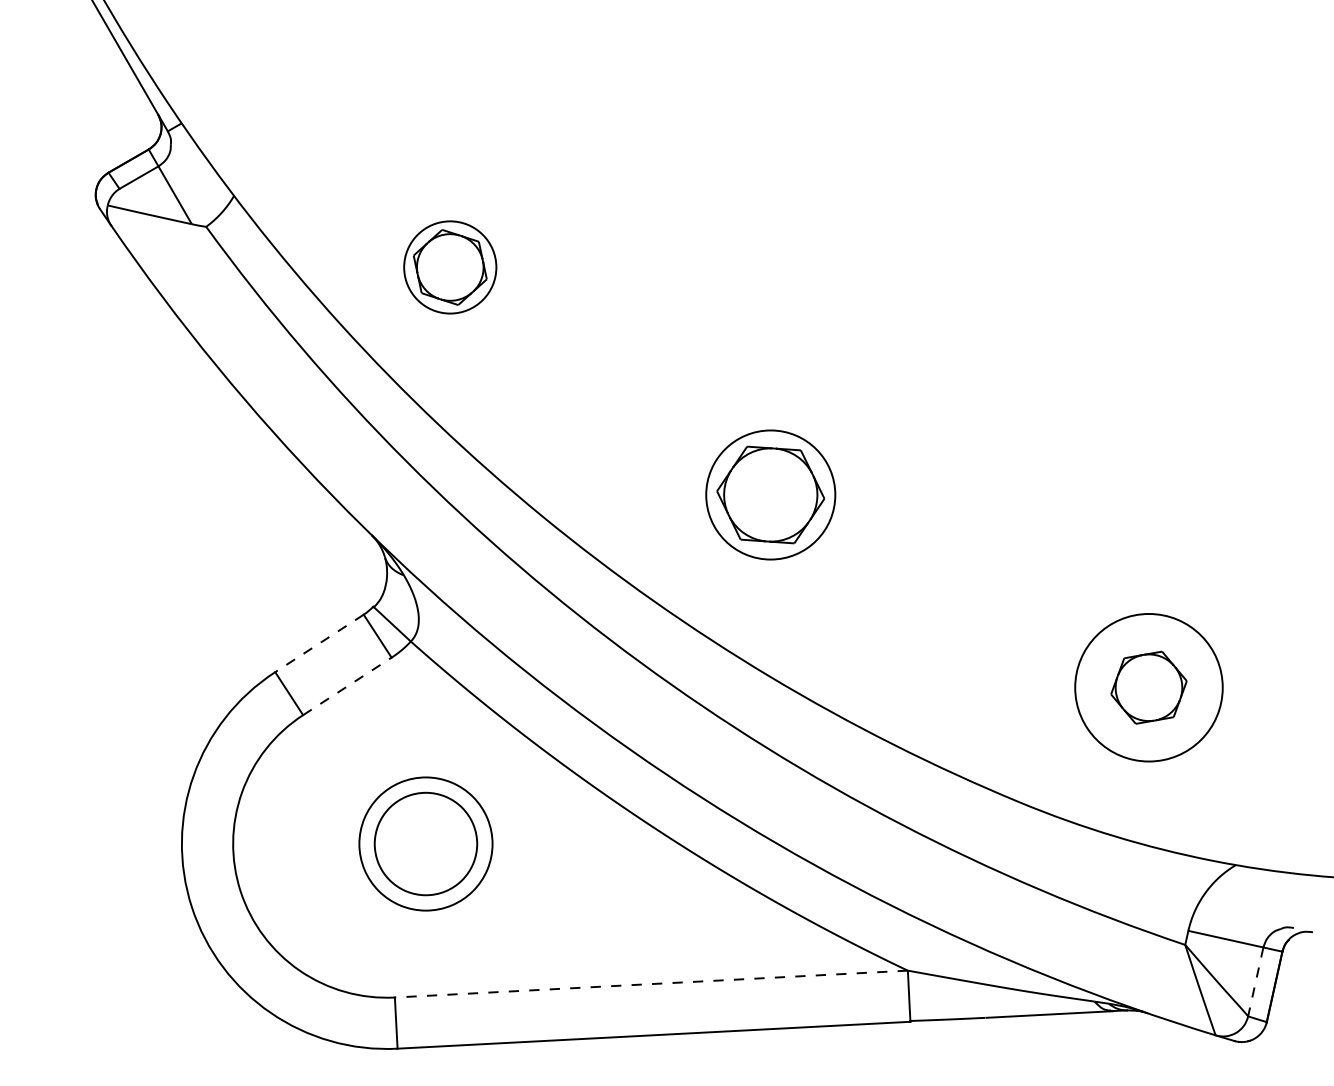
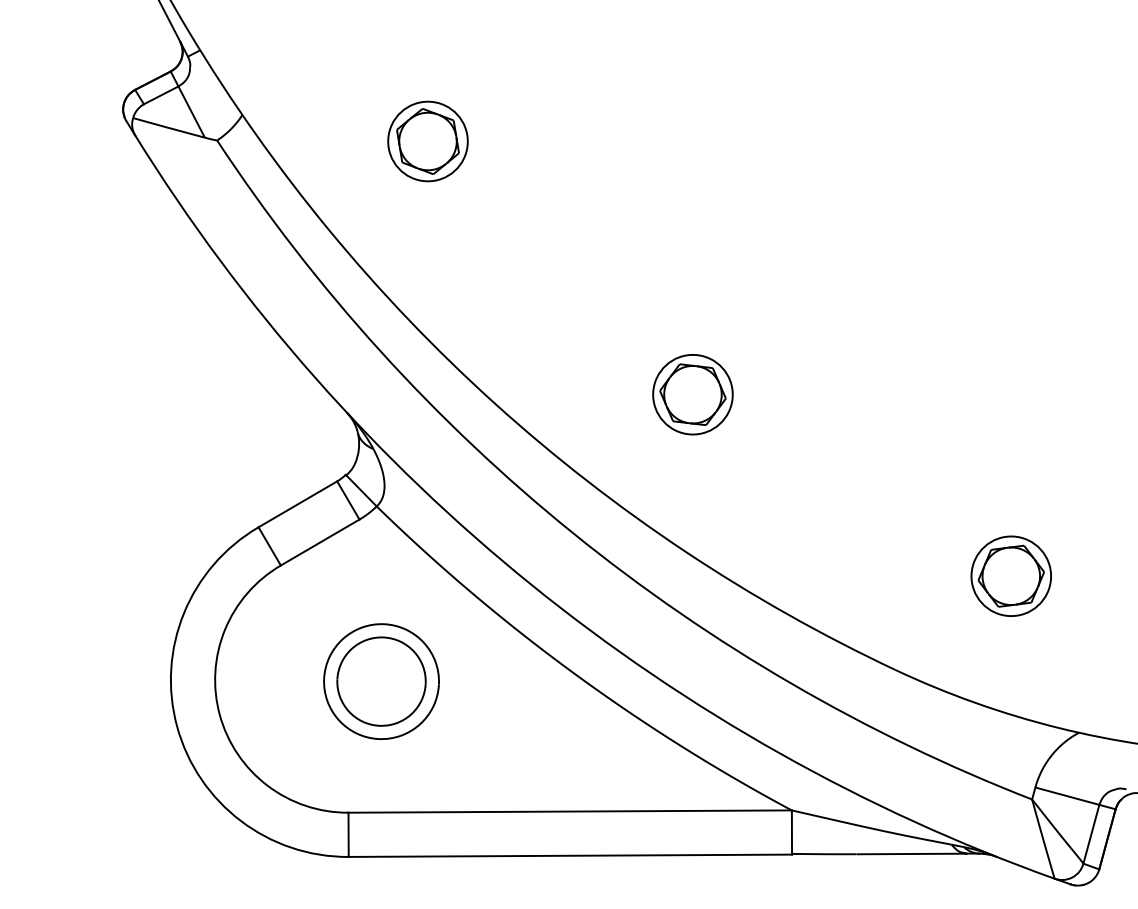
part: (450, 267) -> (428, 141), moved
part: (770, 494) -> (692, 394), size x0.71
line: (319, 643) -> (297, 504), dashed -> solid
line: (347, 686) -> (320, 542), dashed -> solid
circle: (1148, 687) -> (1010, 576), size x0.62
line: (1255, 982) -> (1091, 834), dashed -> solid
line: (651, 984) -> (570, 811), dashed -> solid

